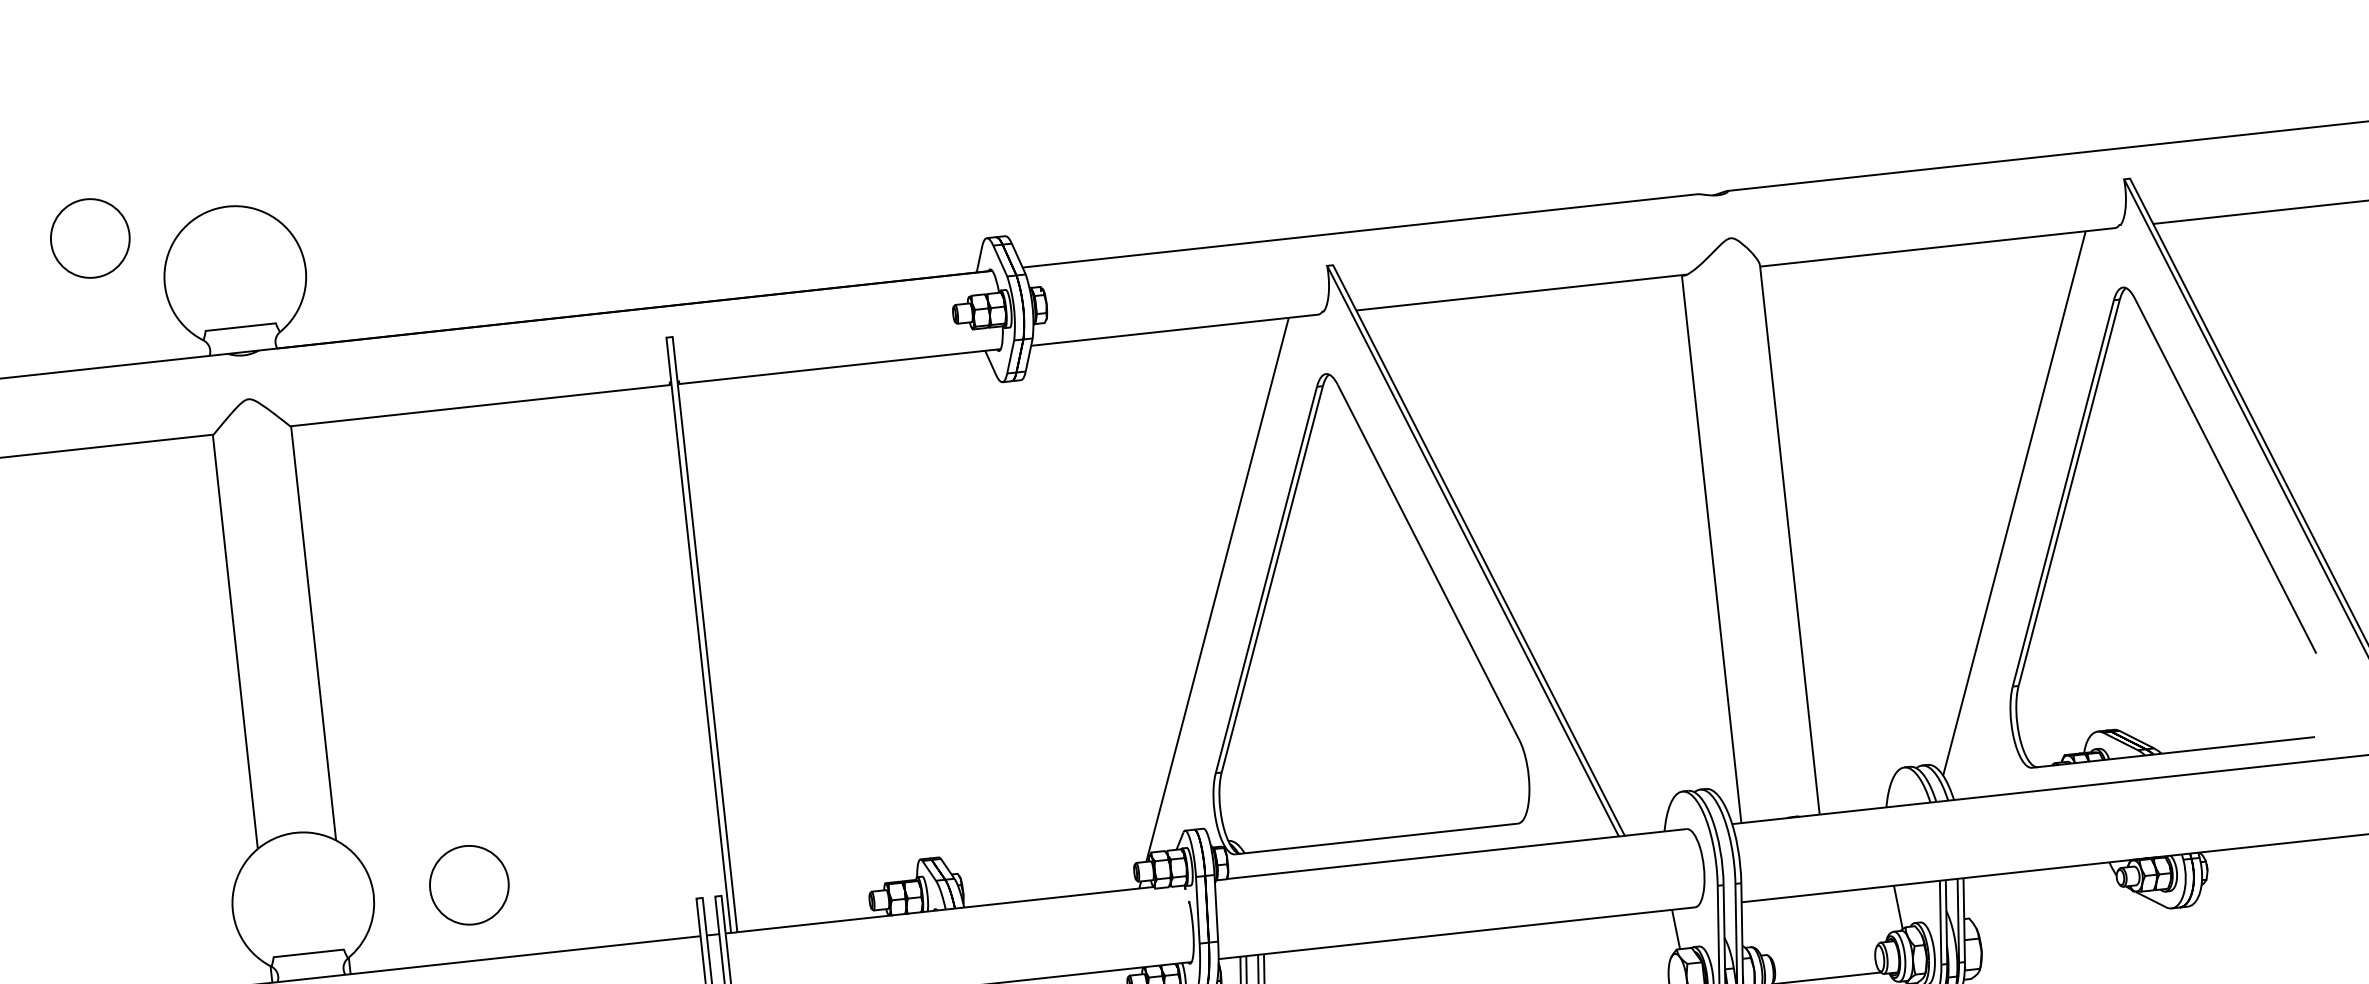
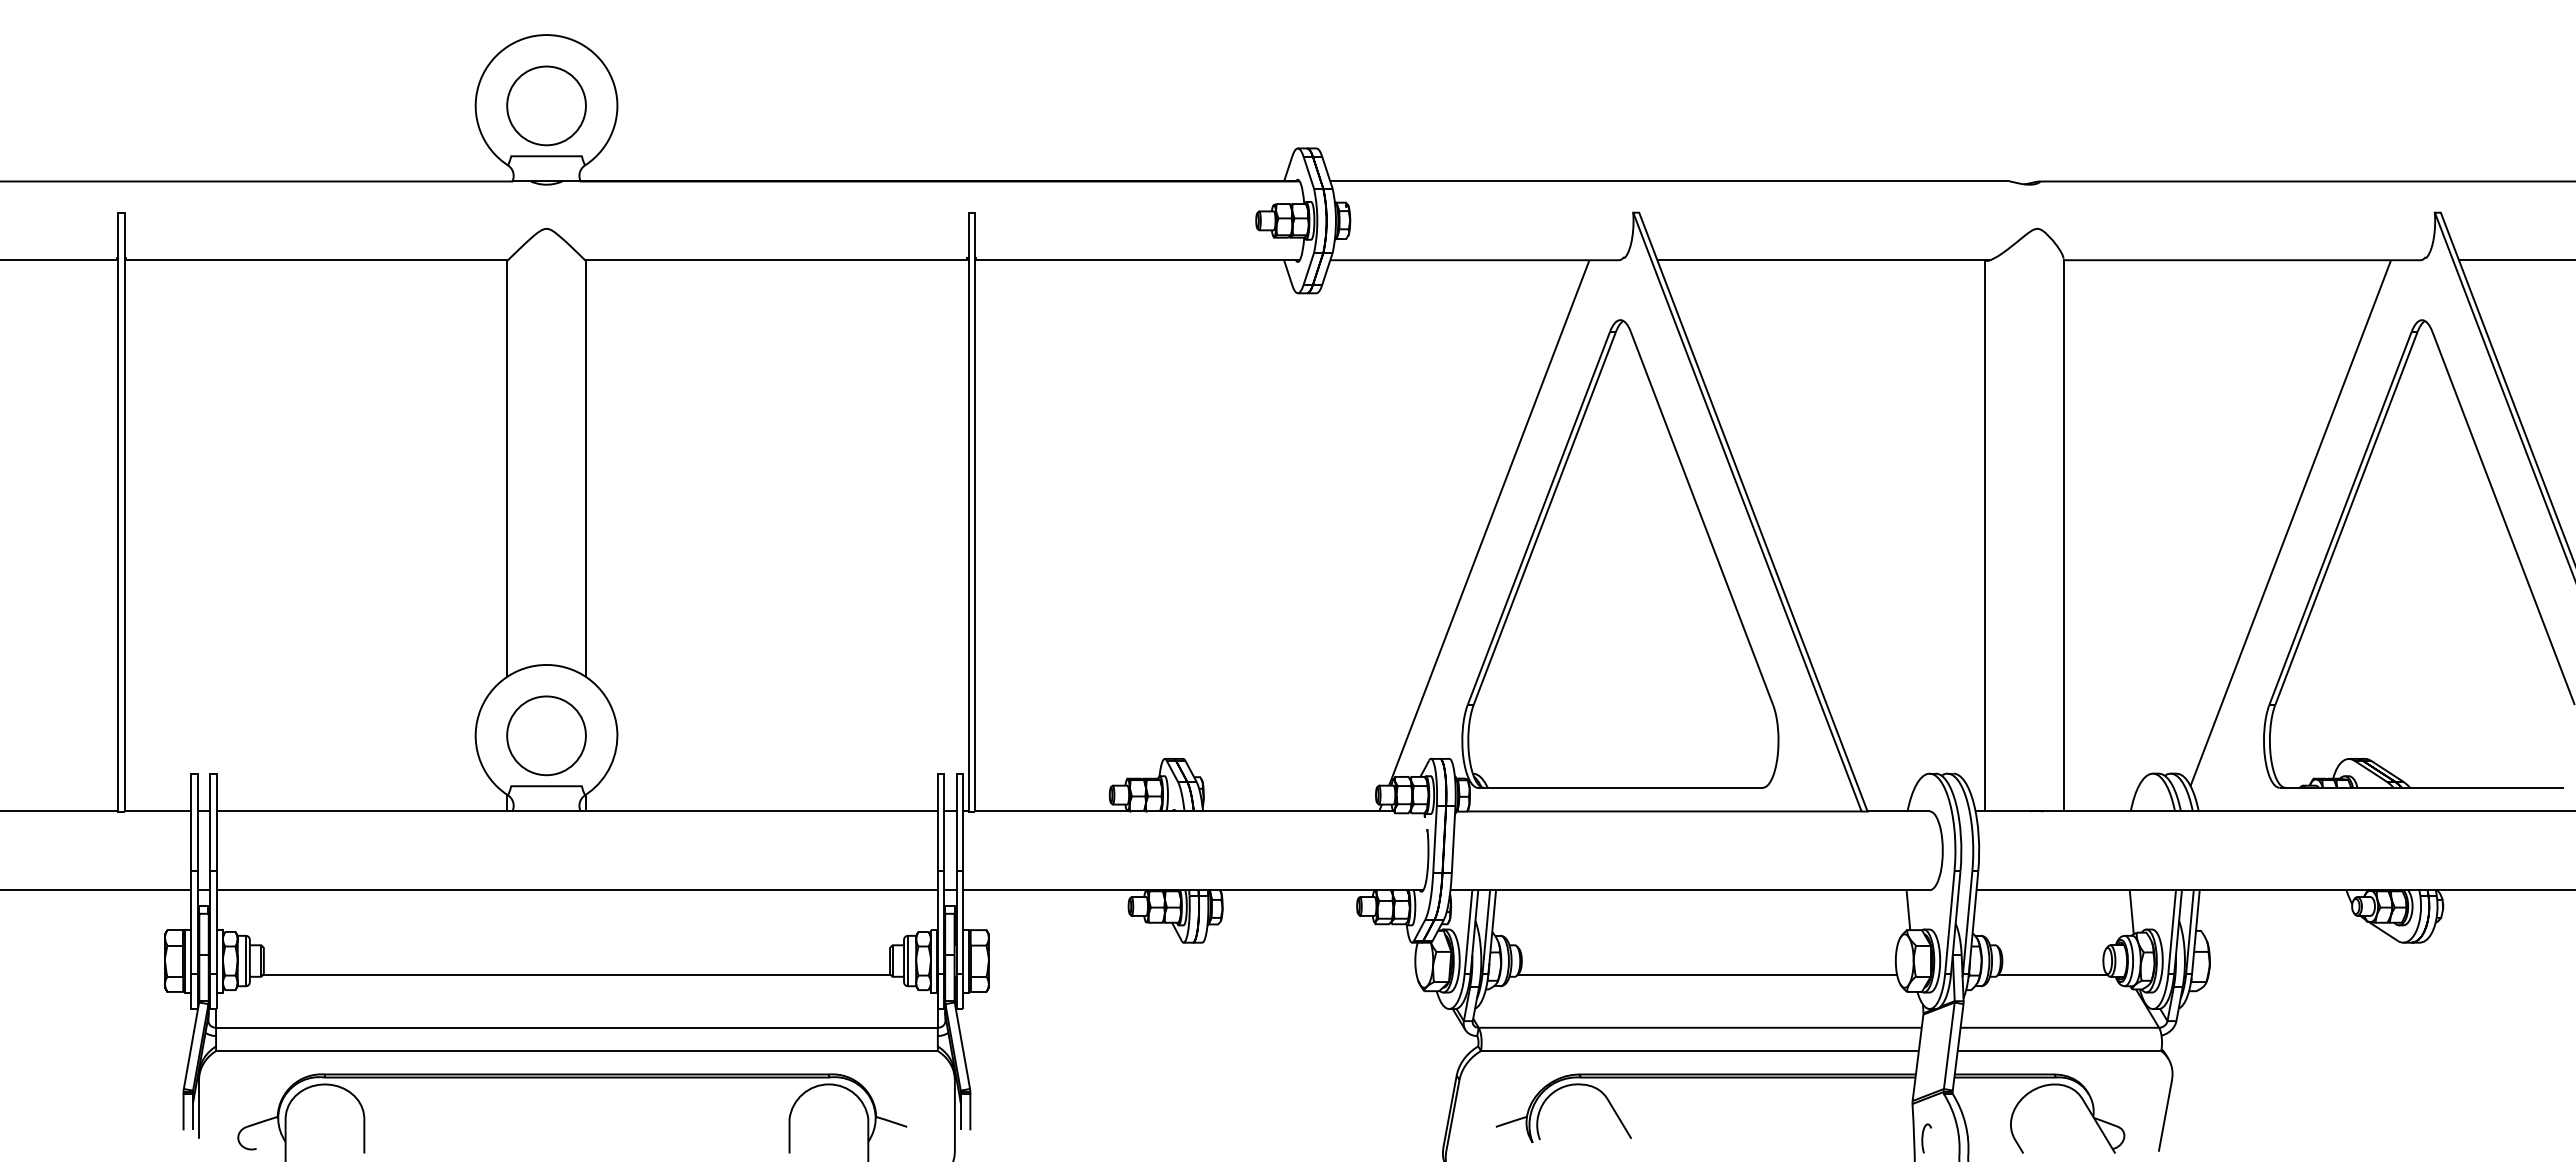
circle: (90, 238) -> (546, 105), moved
circle: (469, 884) -> (546, 735), moved

